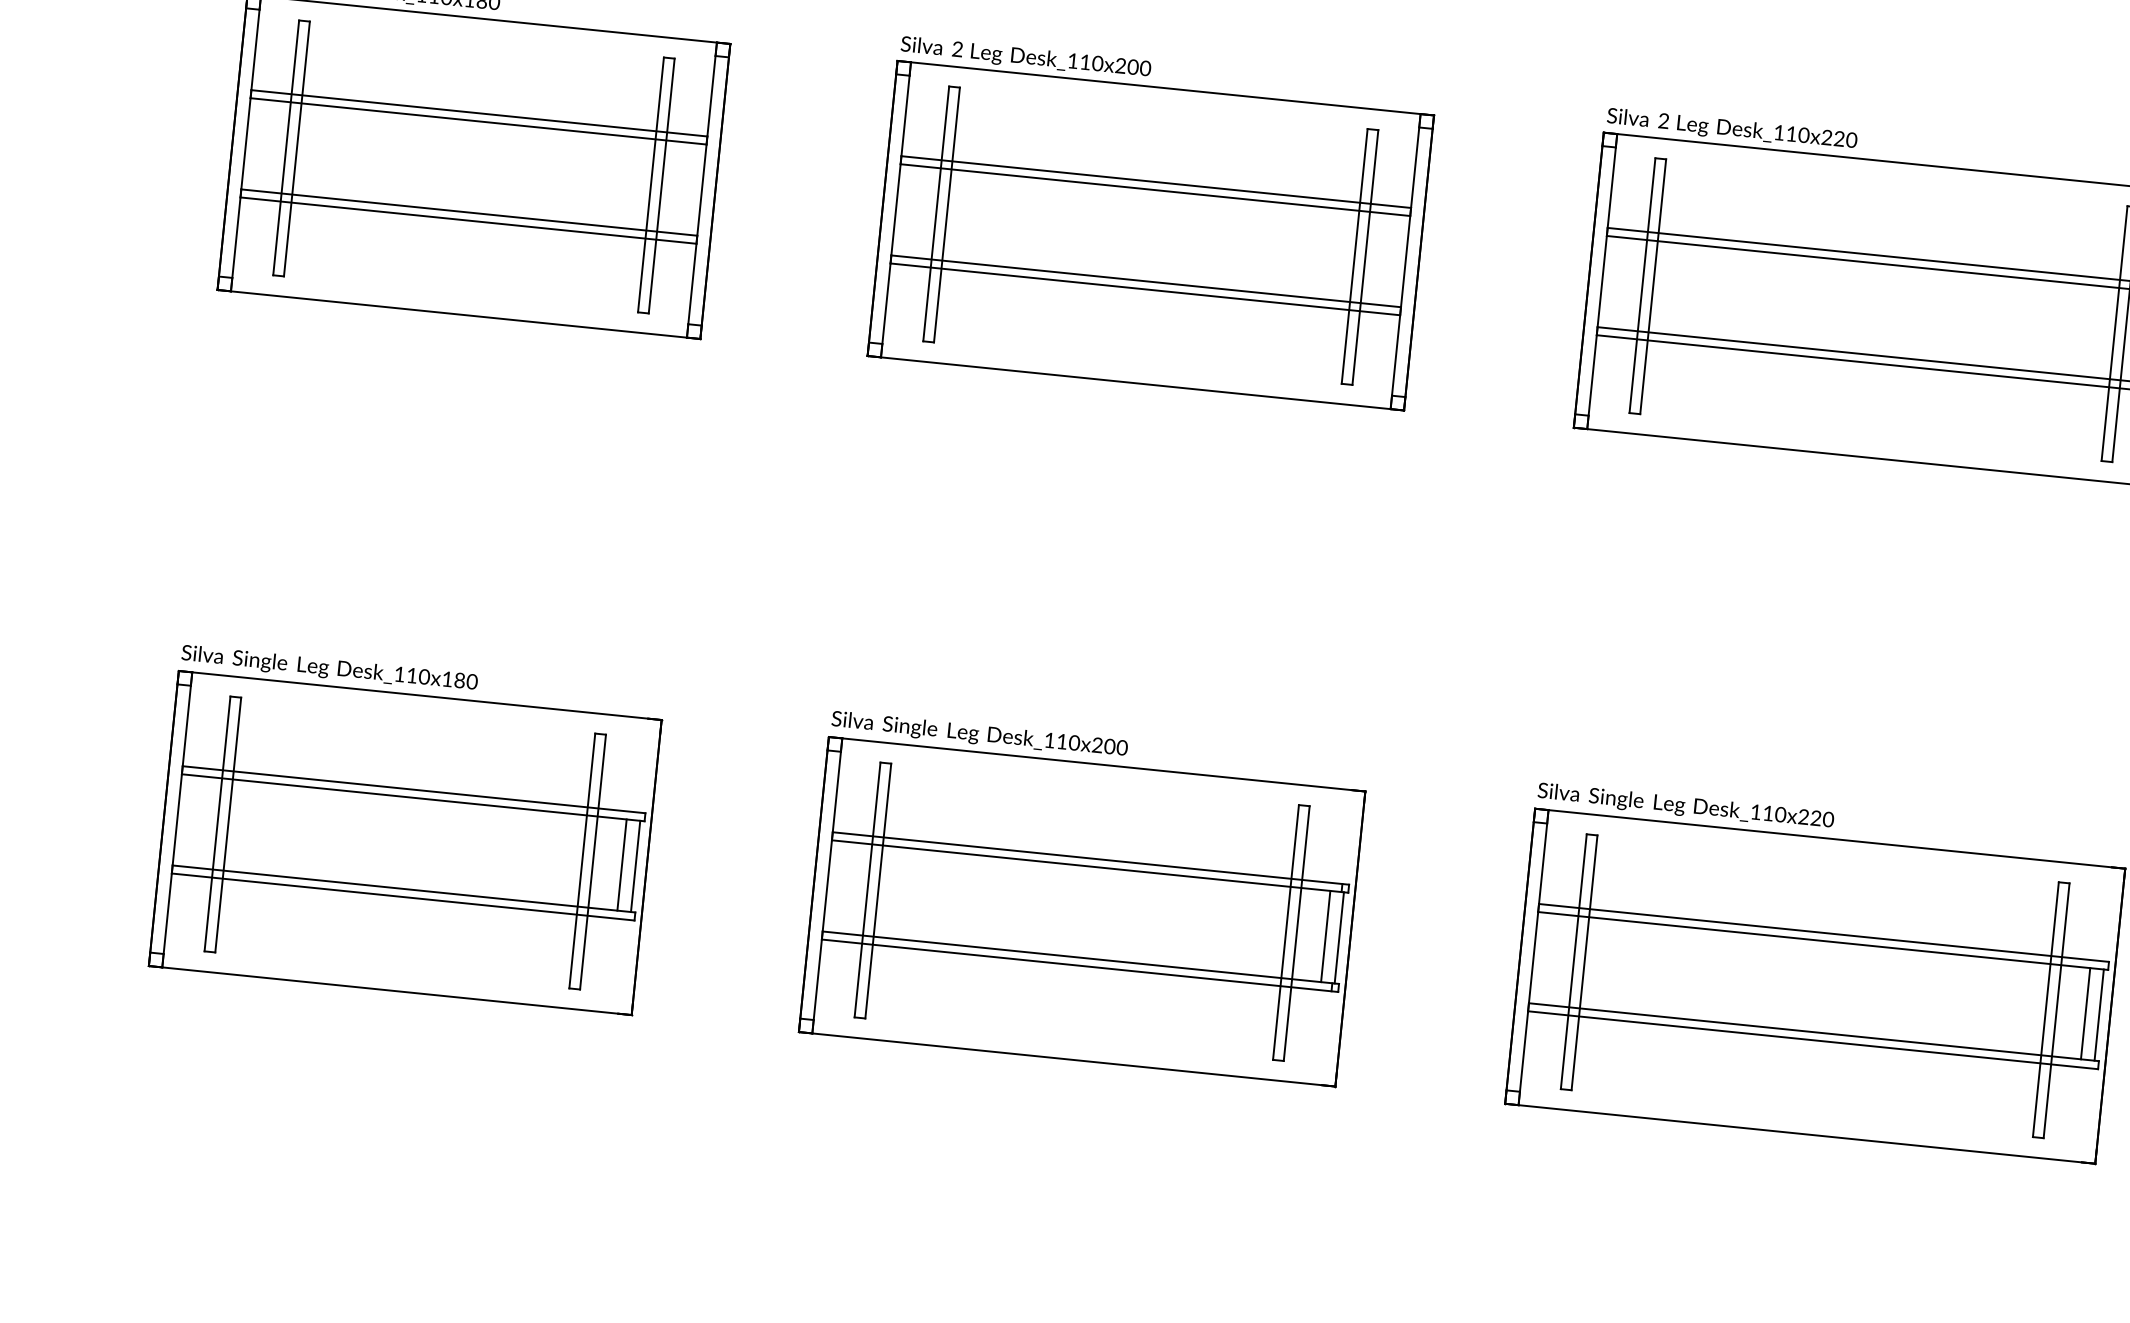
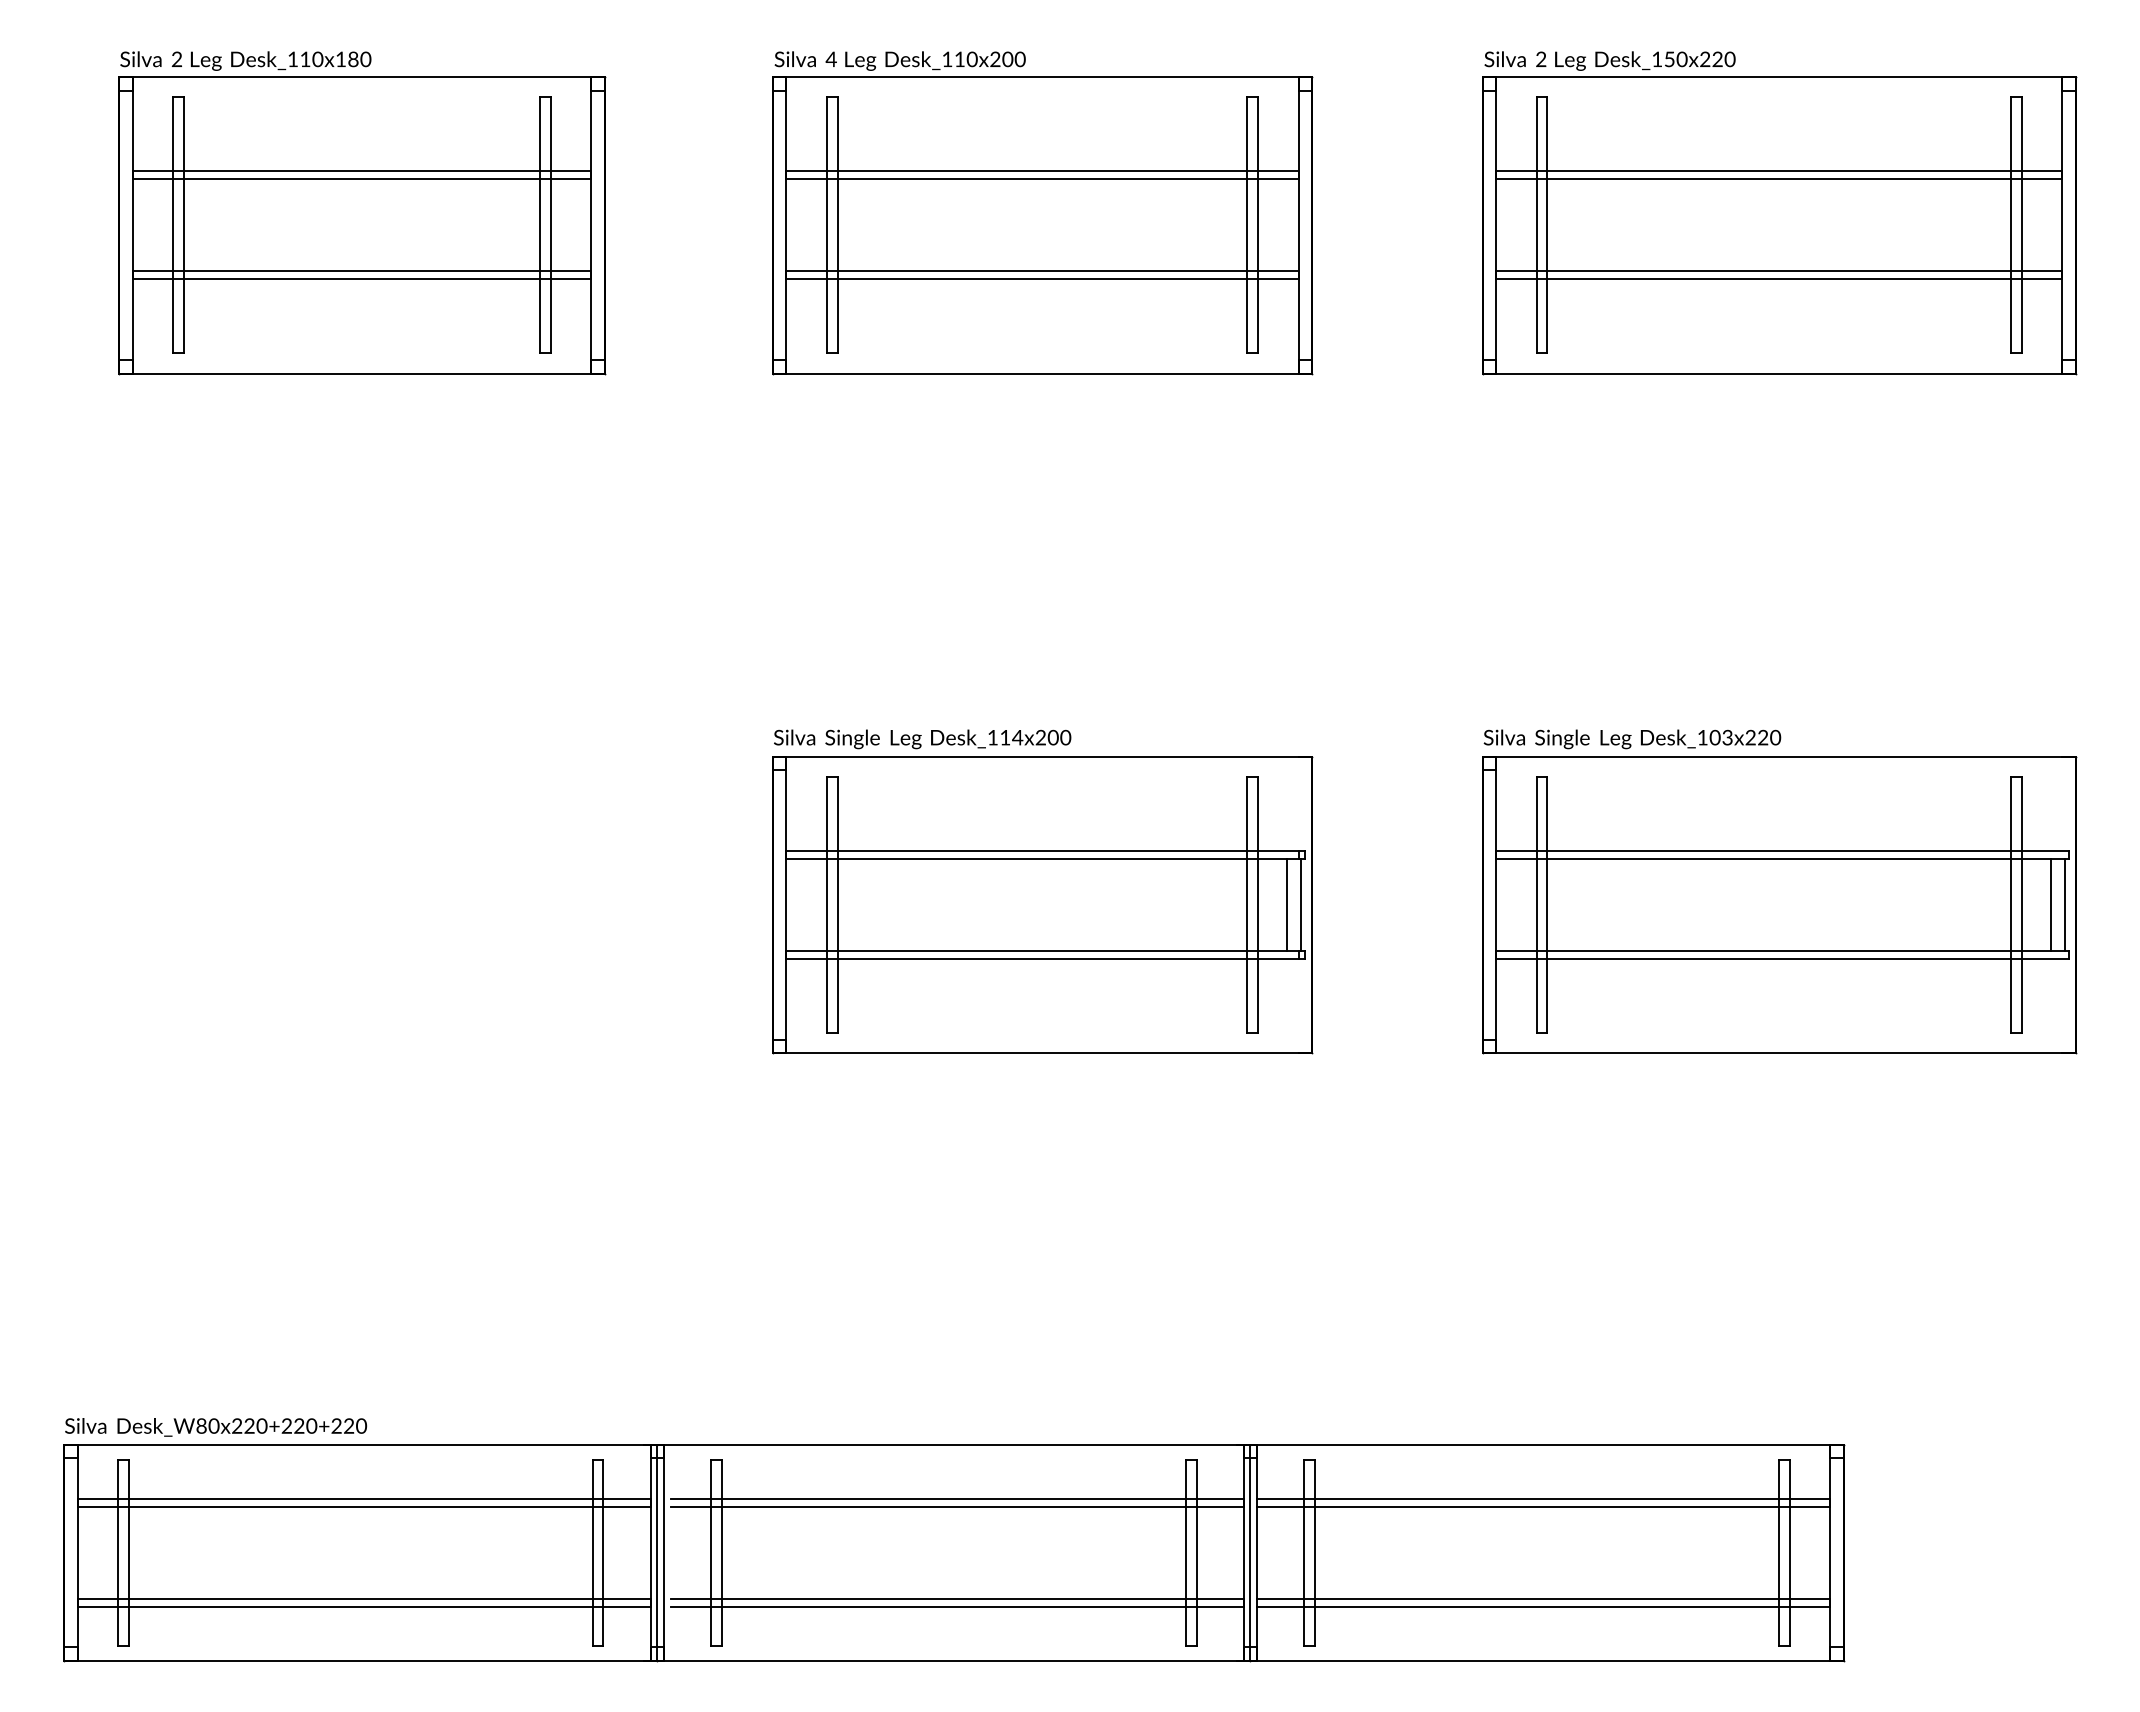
text: (956, 48) -> (830, 58), 2 -> 4
text: (1791, 134) -> (1669, 59), Desk_110x220 -> Desk_150x220
text: (1074, 742) -> (1017, 737), Desk_110x200 -> Desk_114x200
text: (1774, 813) -> (1721, 737), Desk_110x220 -> Desk_103x220
part: (407, 829) -> (362, 891), removed

